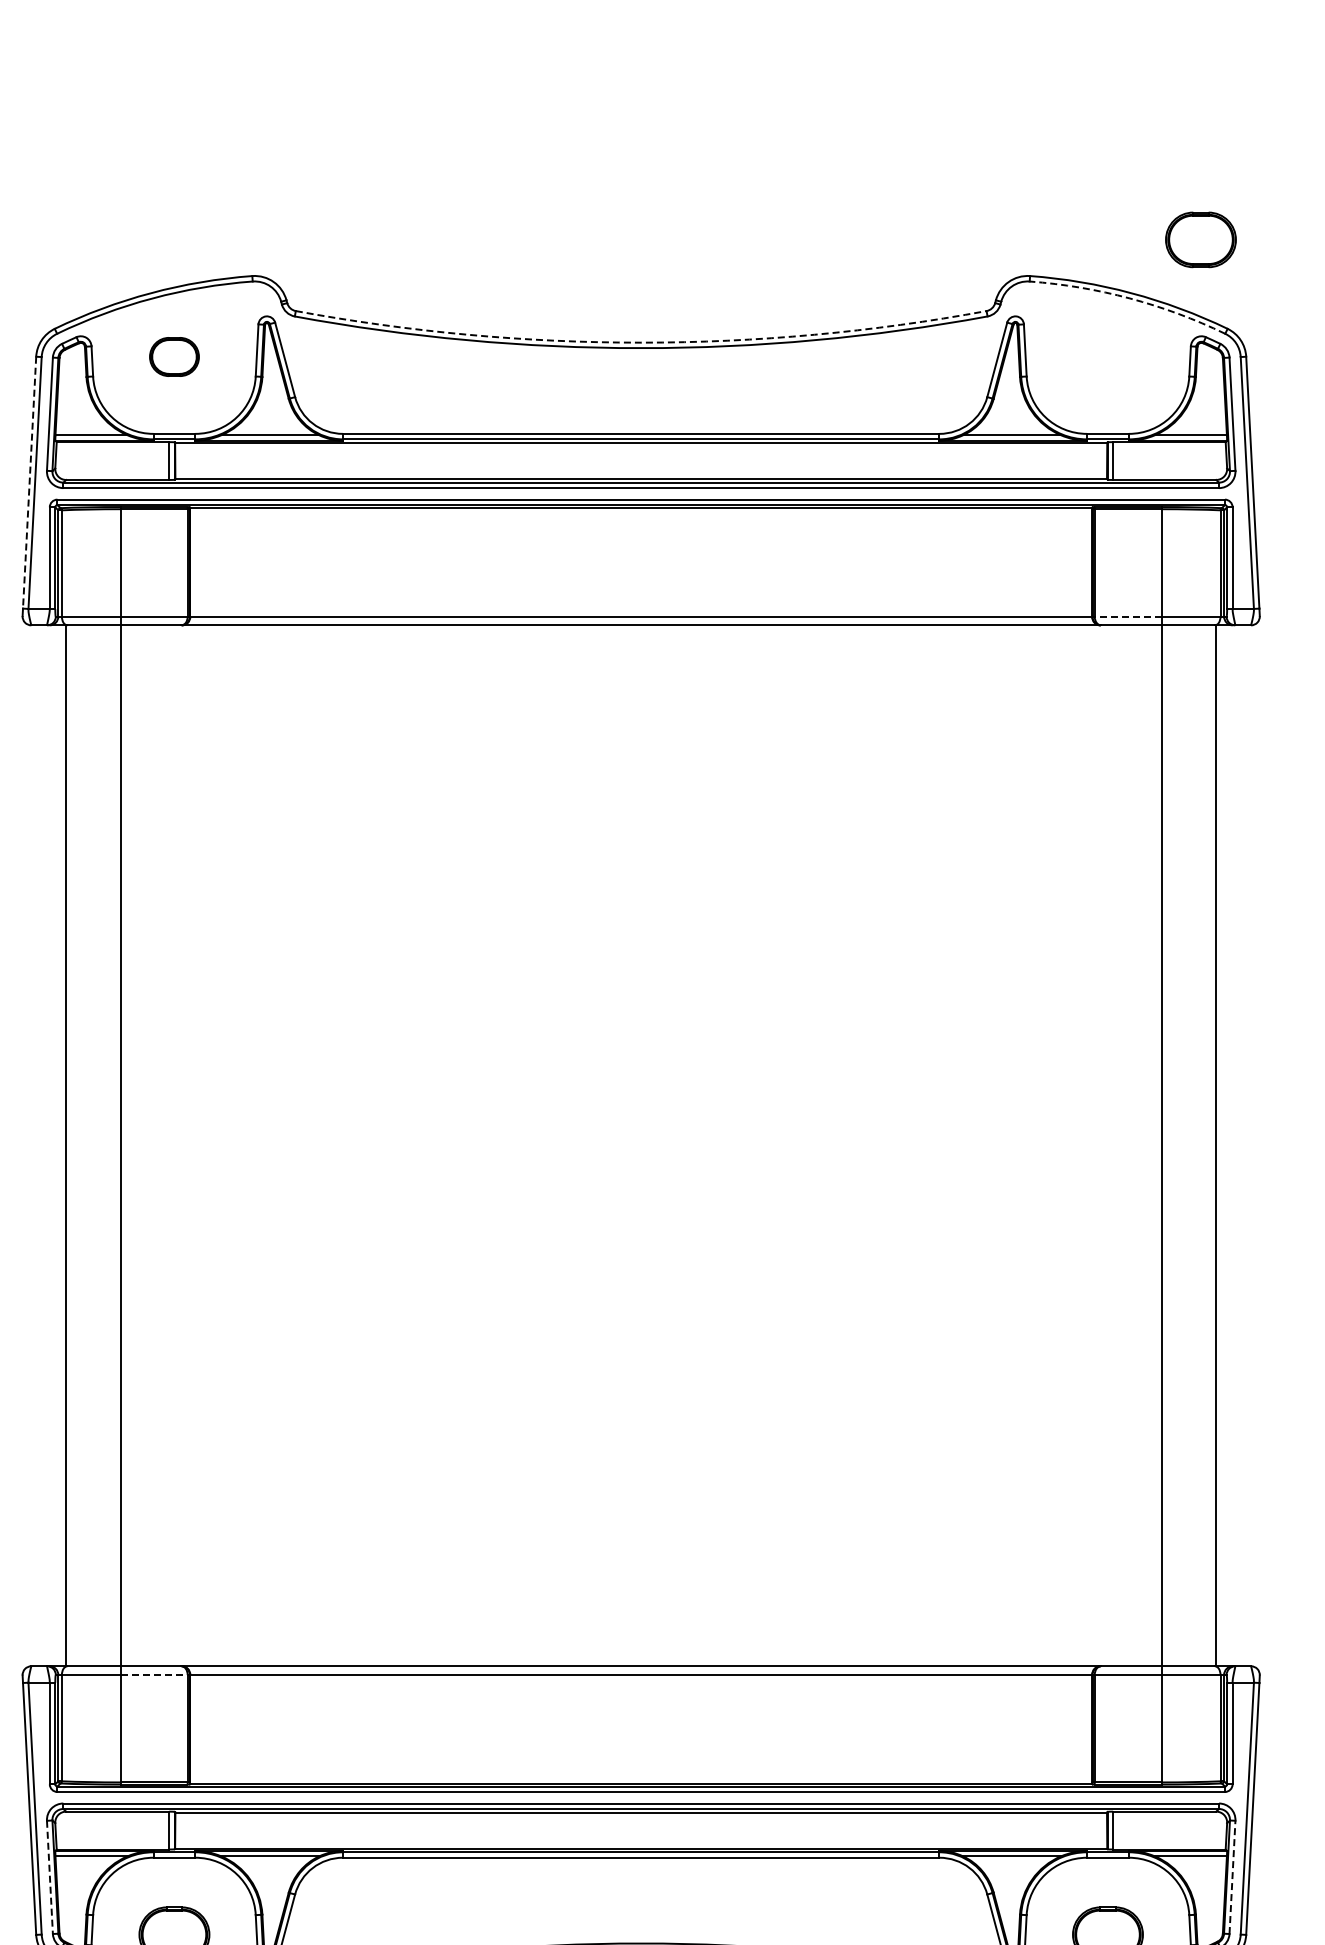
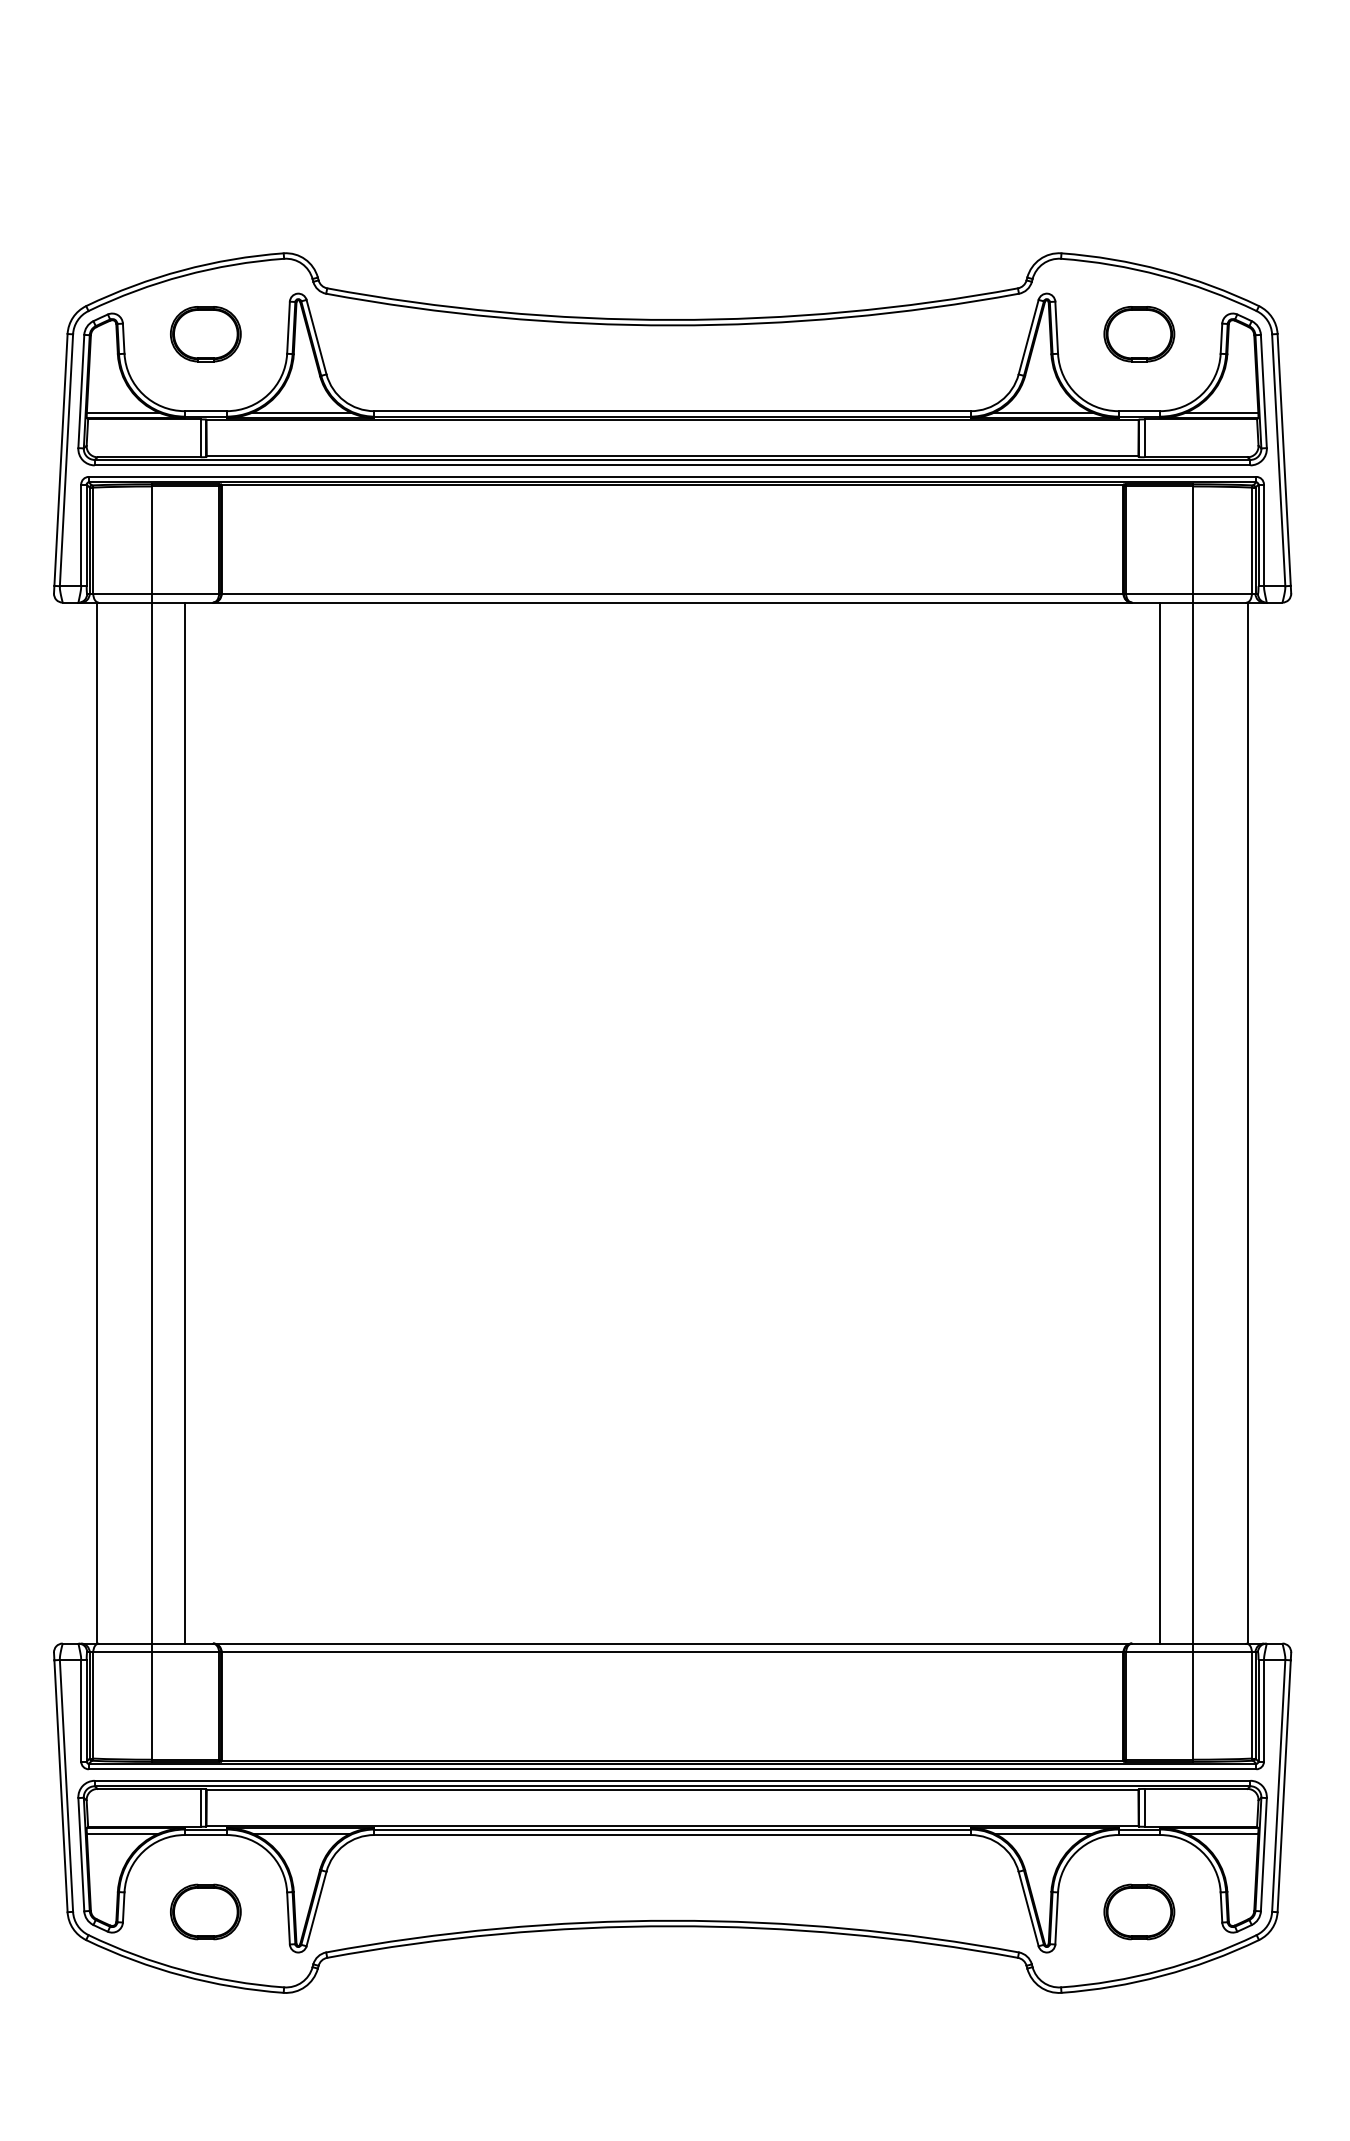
part: (1201, 240) -> (1139, 334), moved
arc: (1130, 298) -> (1161, 275), dashed -> solid
arc: (641, 342) -> (672, 319), dashed -> solid
part: (174, 357) -> (205, 334), size x1.43
line: (29, 483) -> (60, 460), dashed -> solid
line: (1128, 616) -> (1159, 593), dashed -> solid
line: (154, 1145) -> (185, 1122), added
line: (1129, 1145) -> (1160, 1122), added
line: (155, 1675) -> (186, 1652), dashed -> solid
line: (50, 1877) -> (81, 1854), dashed -> solid
line: (1232, 1877) -> (1263, 1854), dashed -> solid

